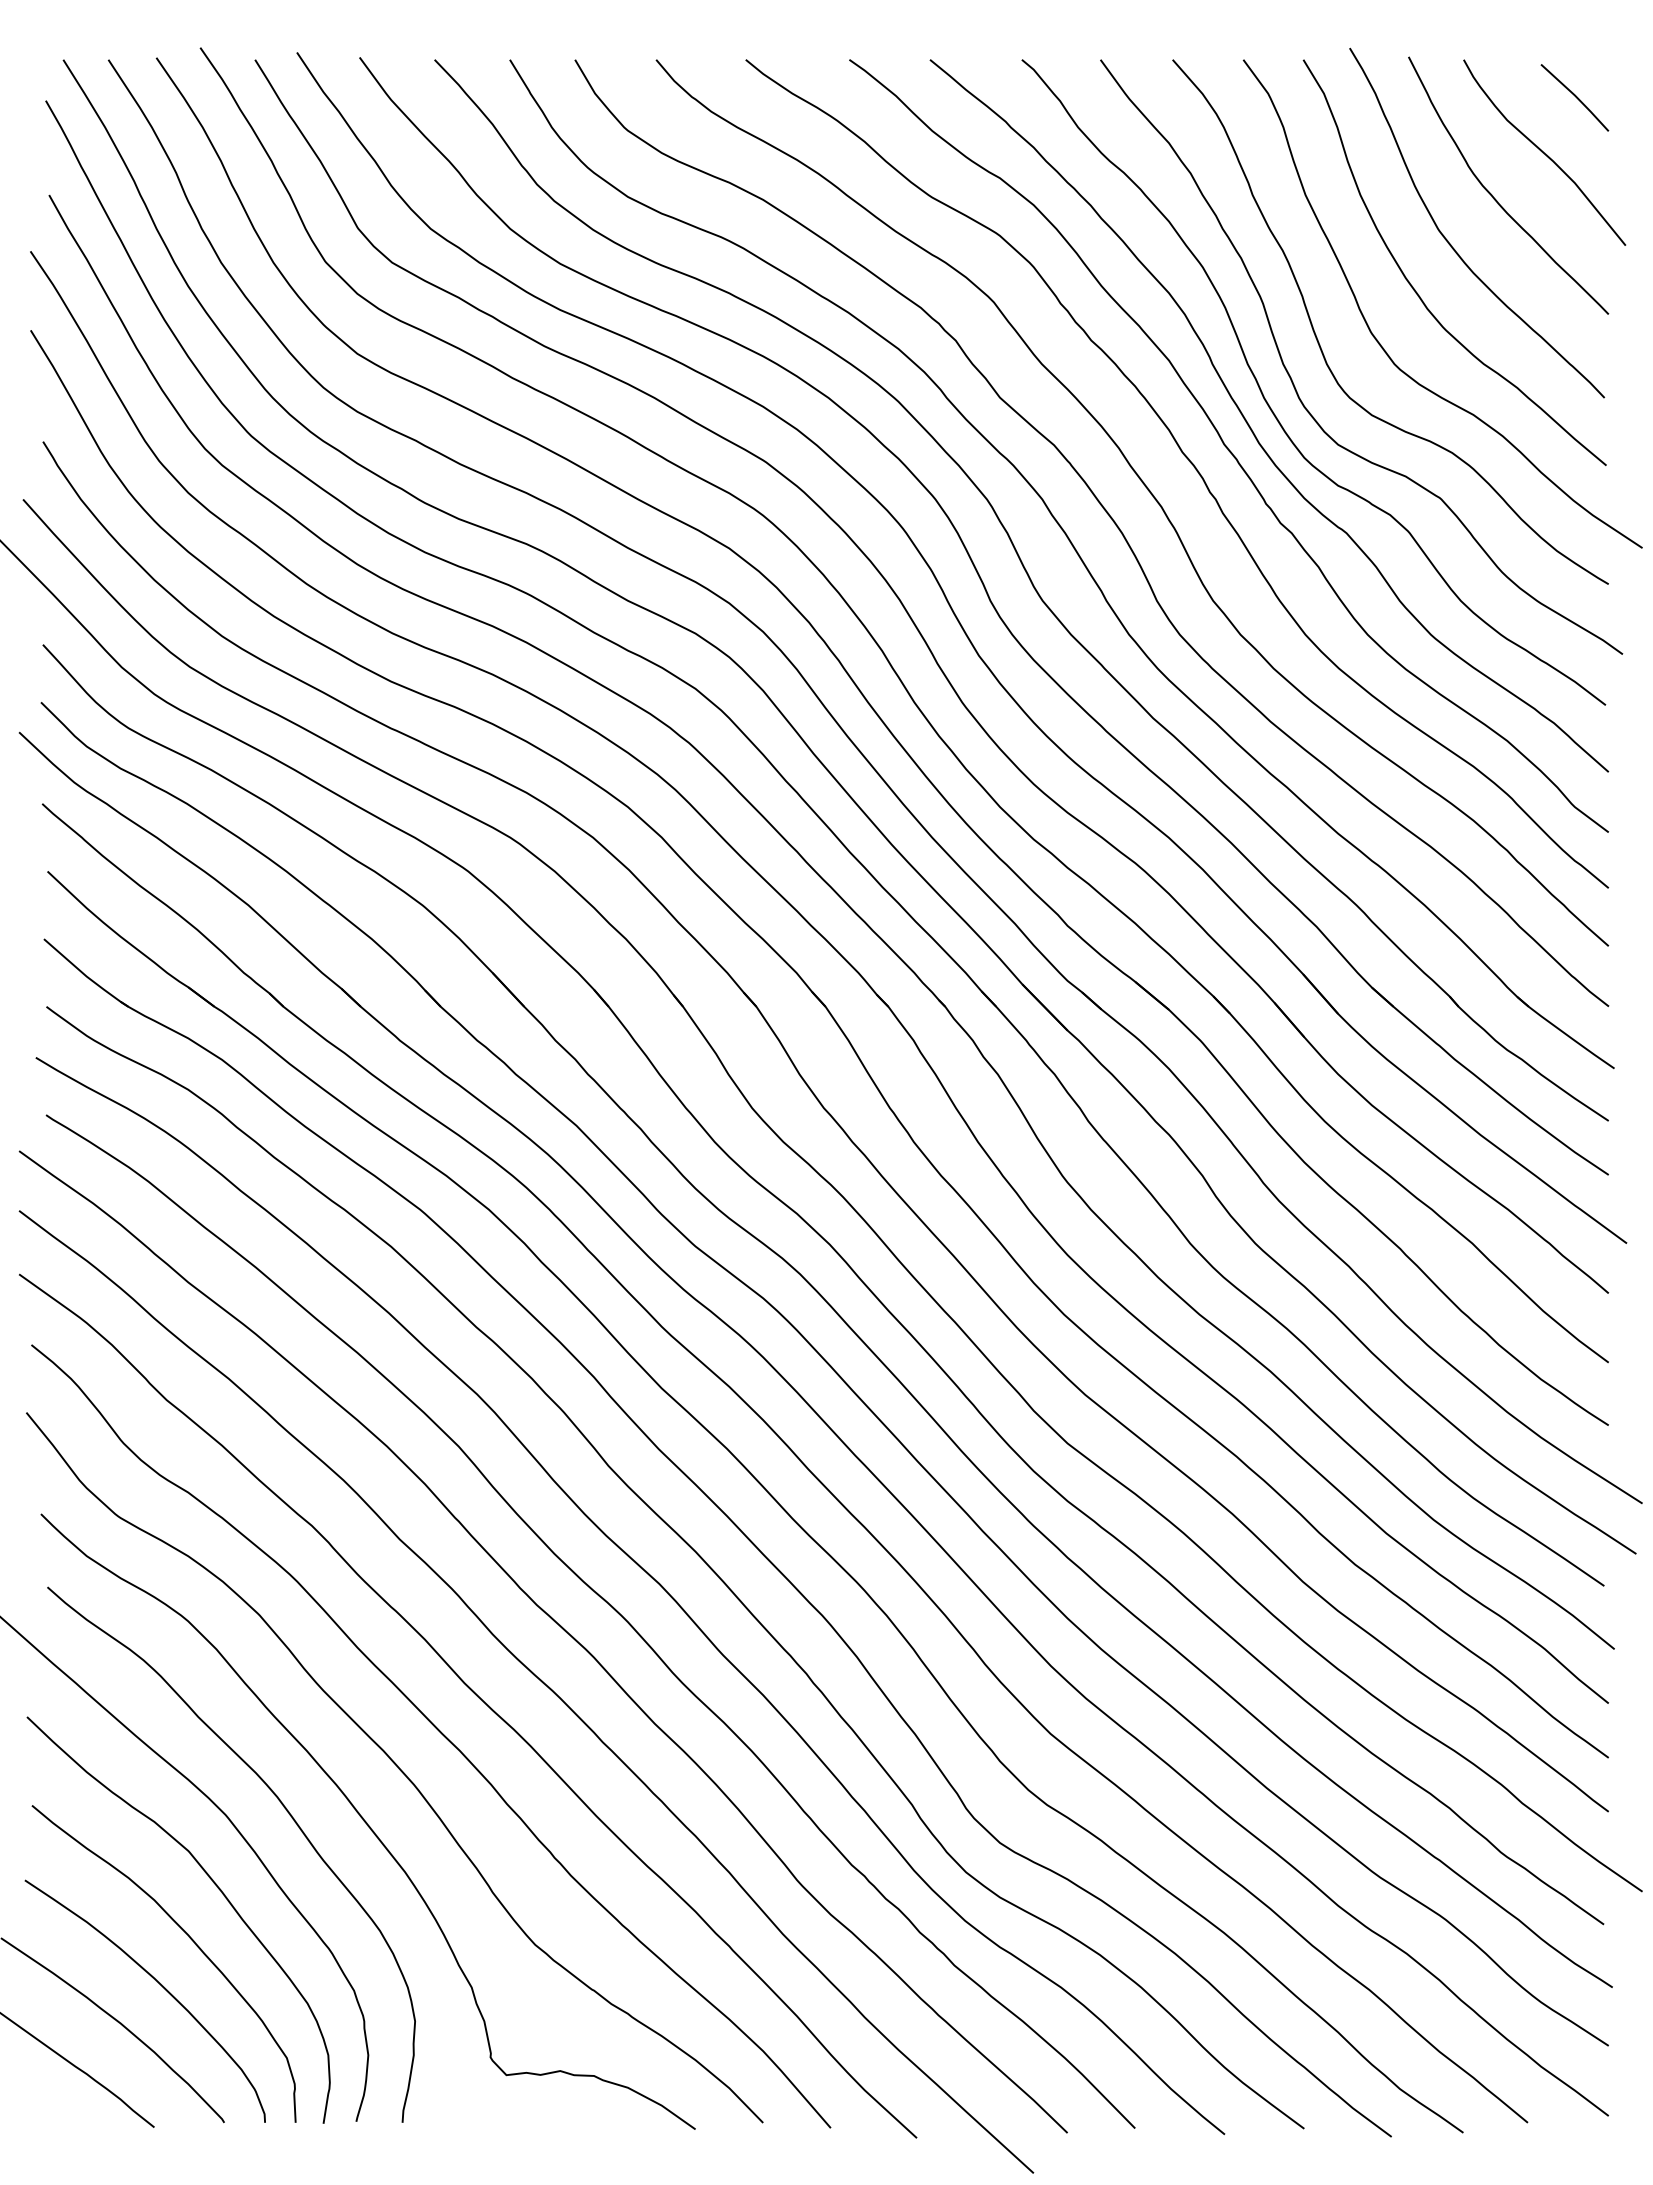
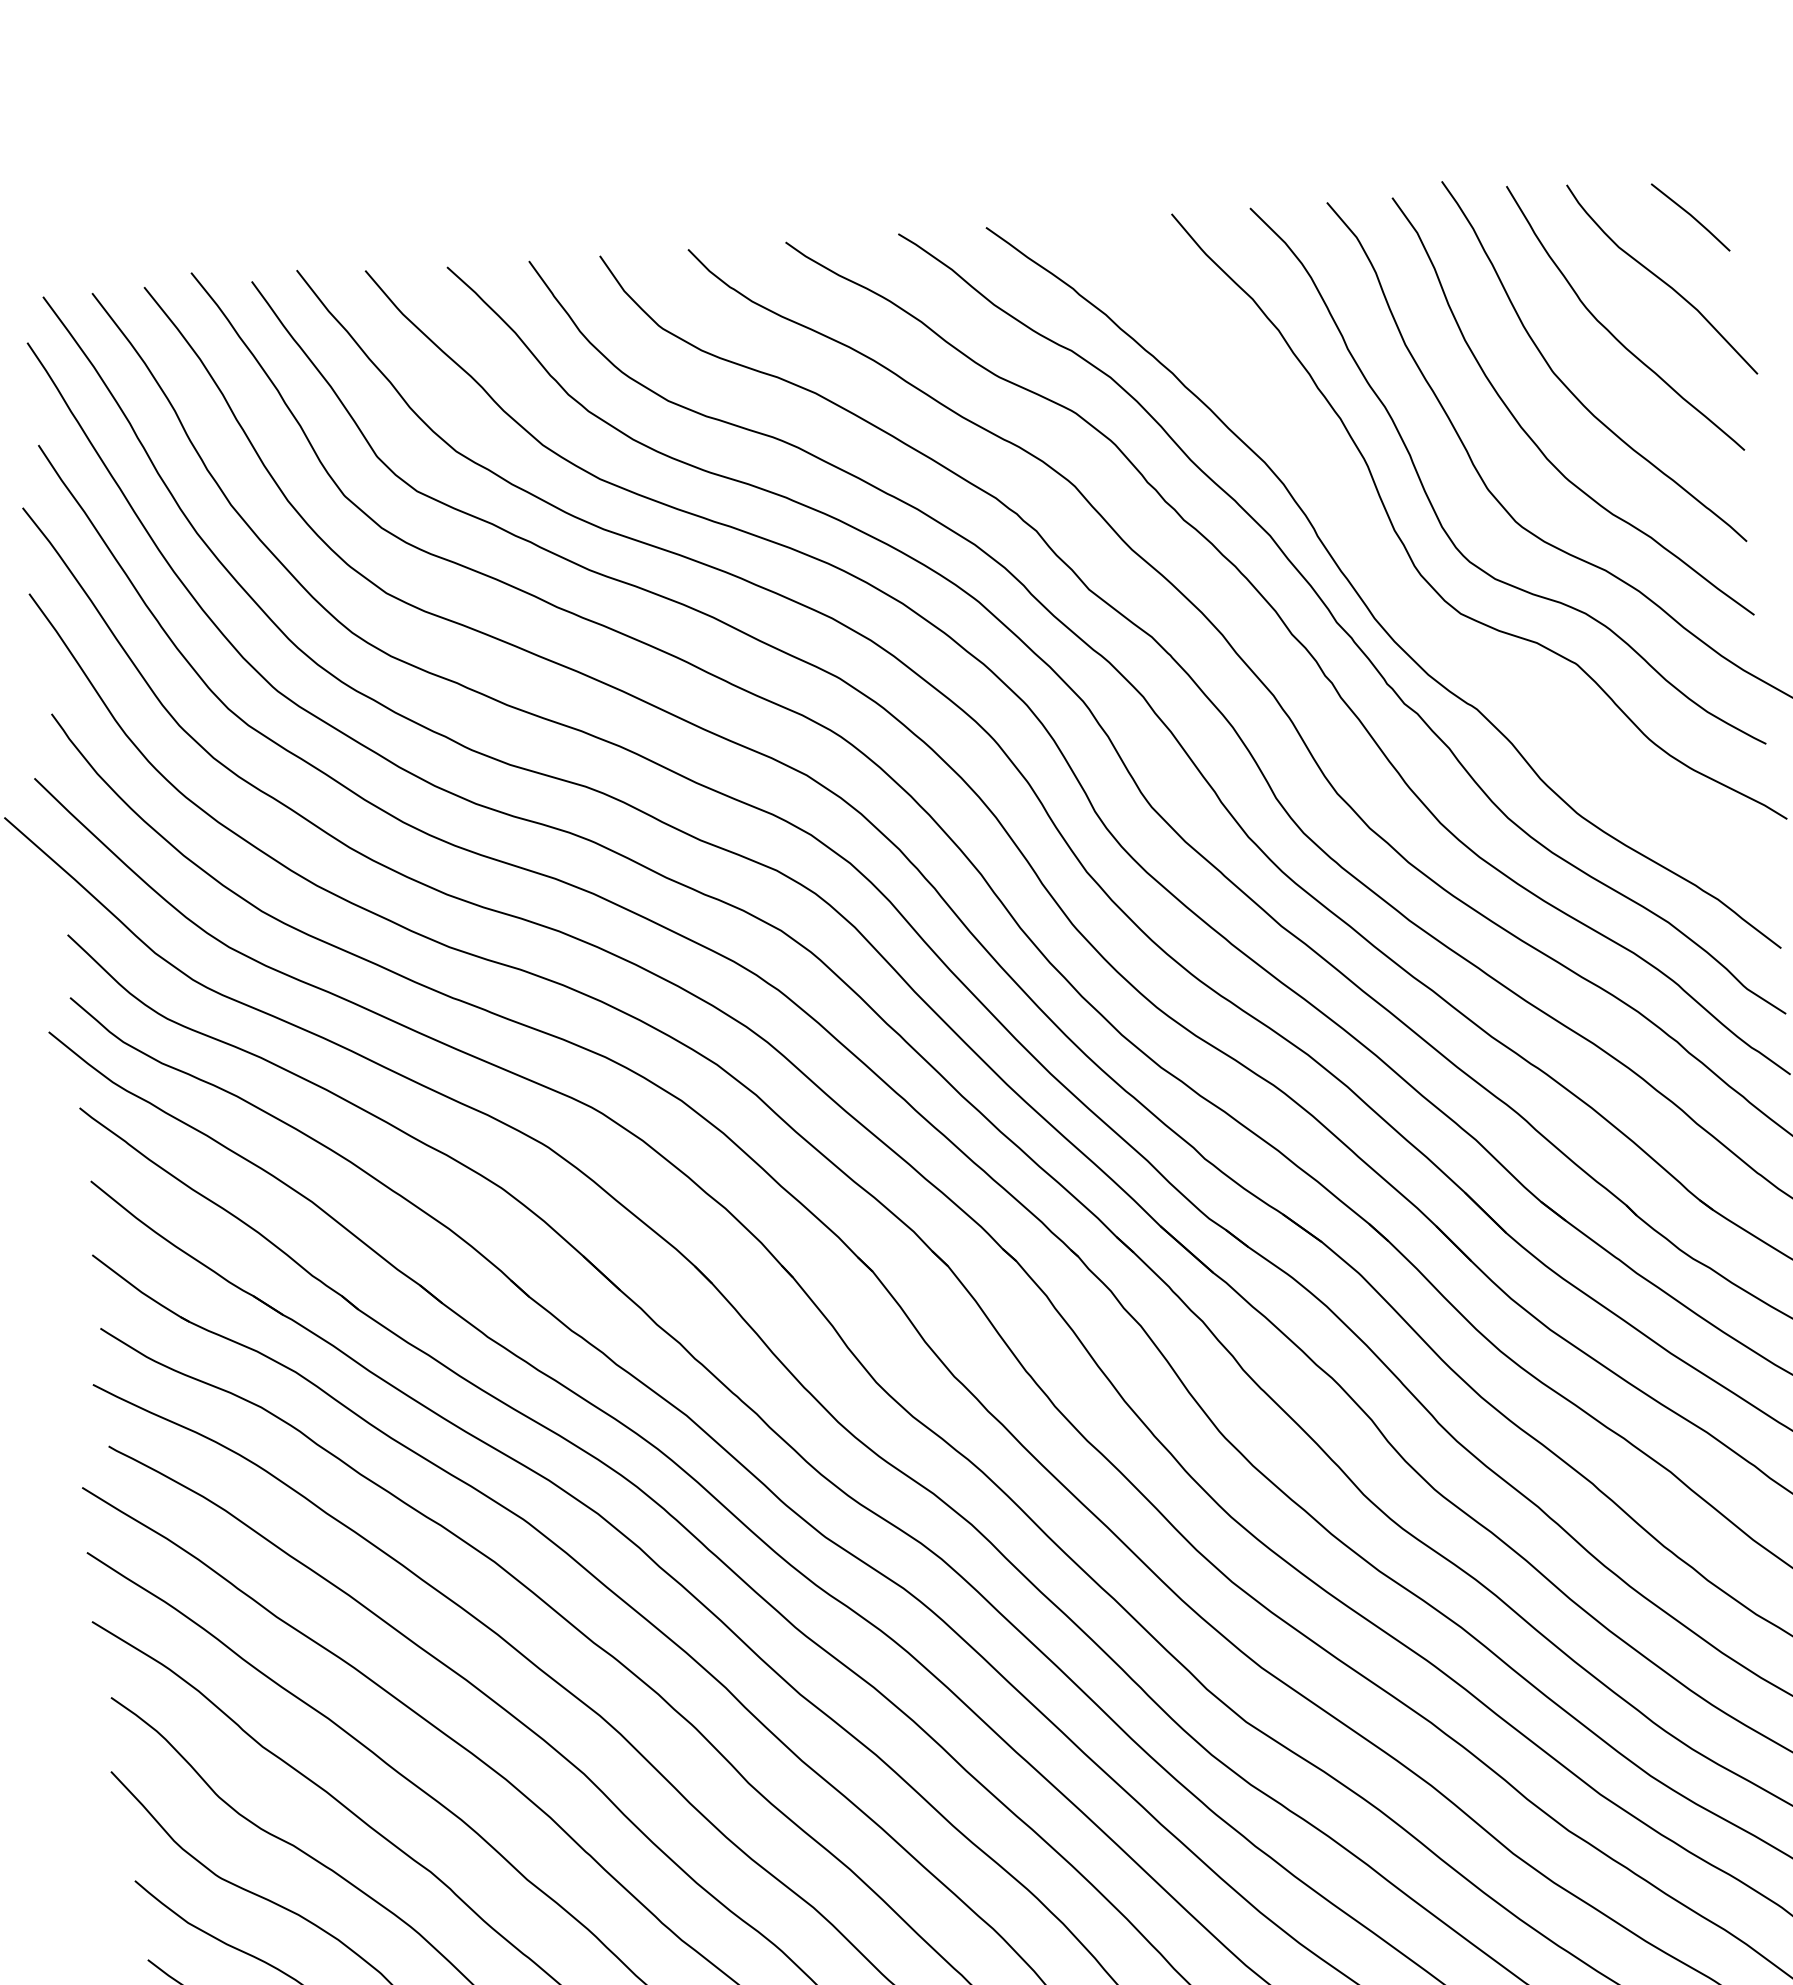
curve: (1272, 409) -> (1386, 580), removed

